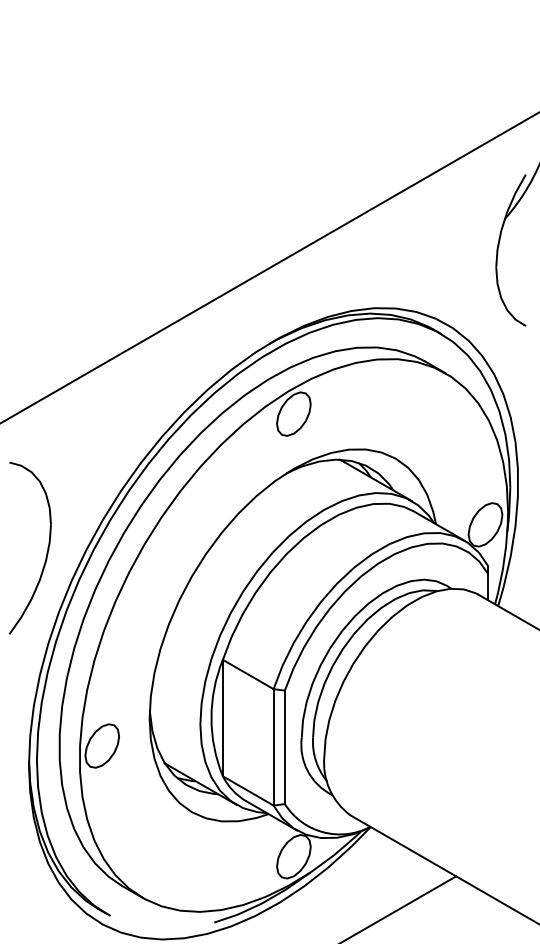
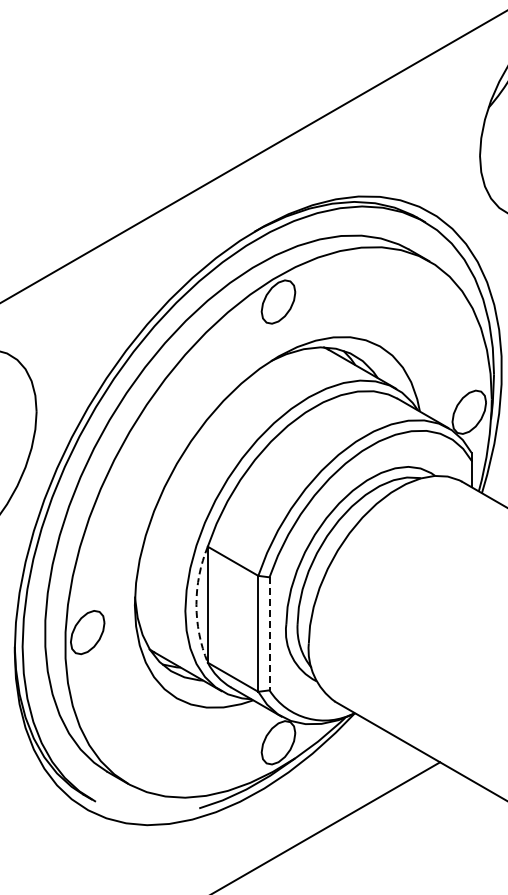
arc: (211, 718) -> (196, 605), solid -> dashed
line: (284, 747) -> (269, 633), solid -> dashed

